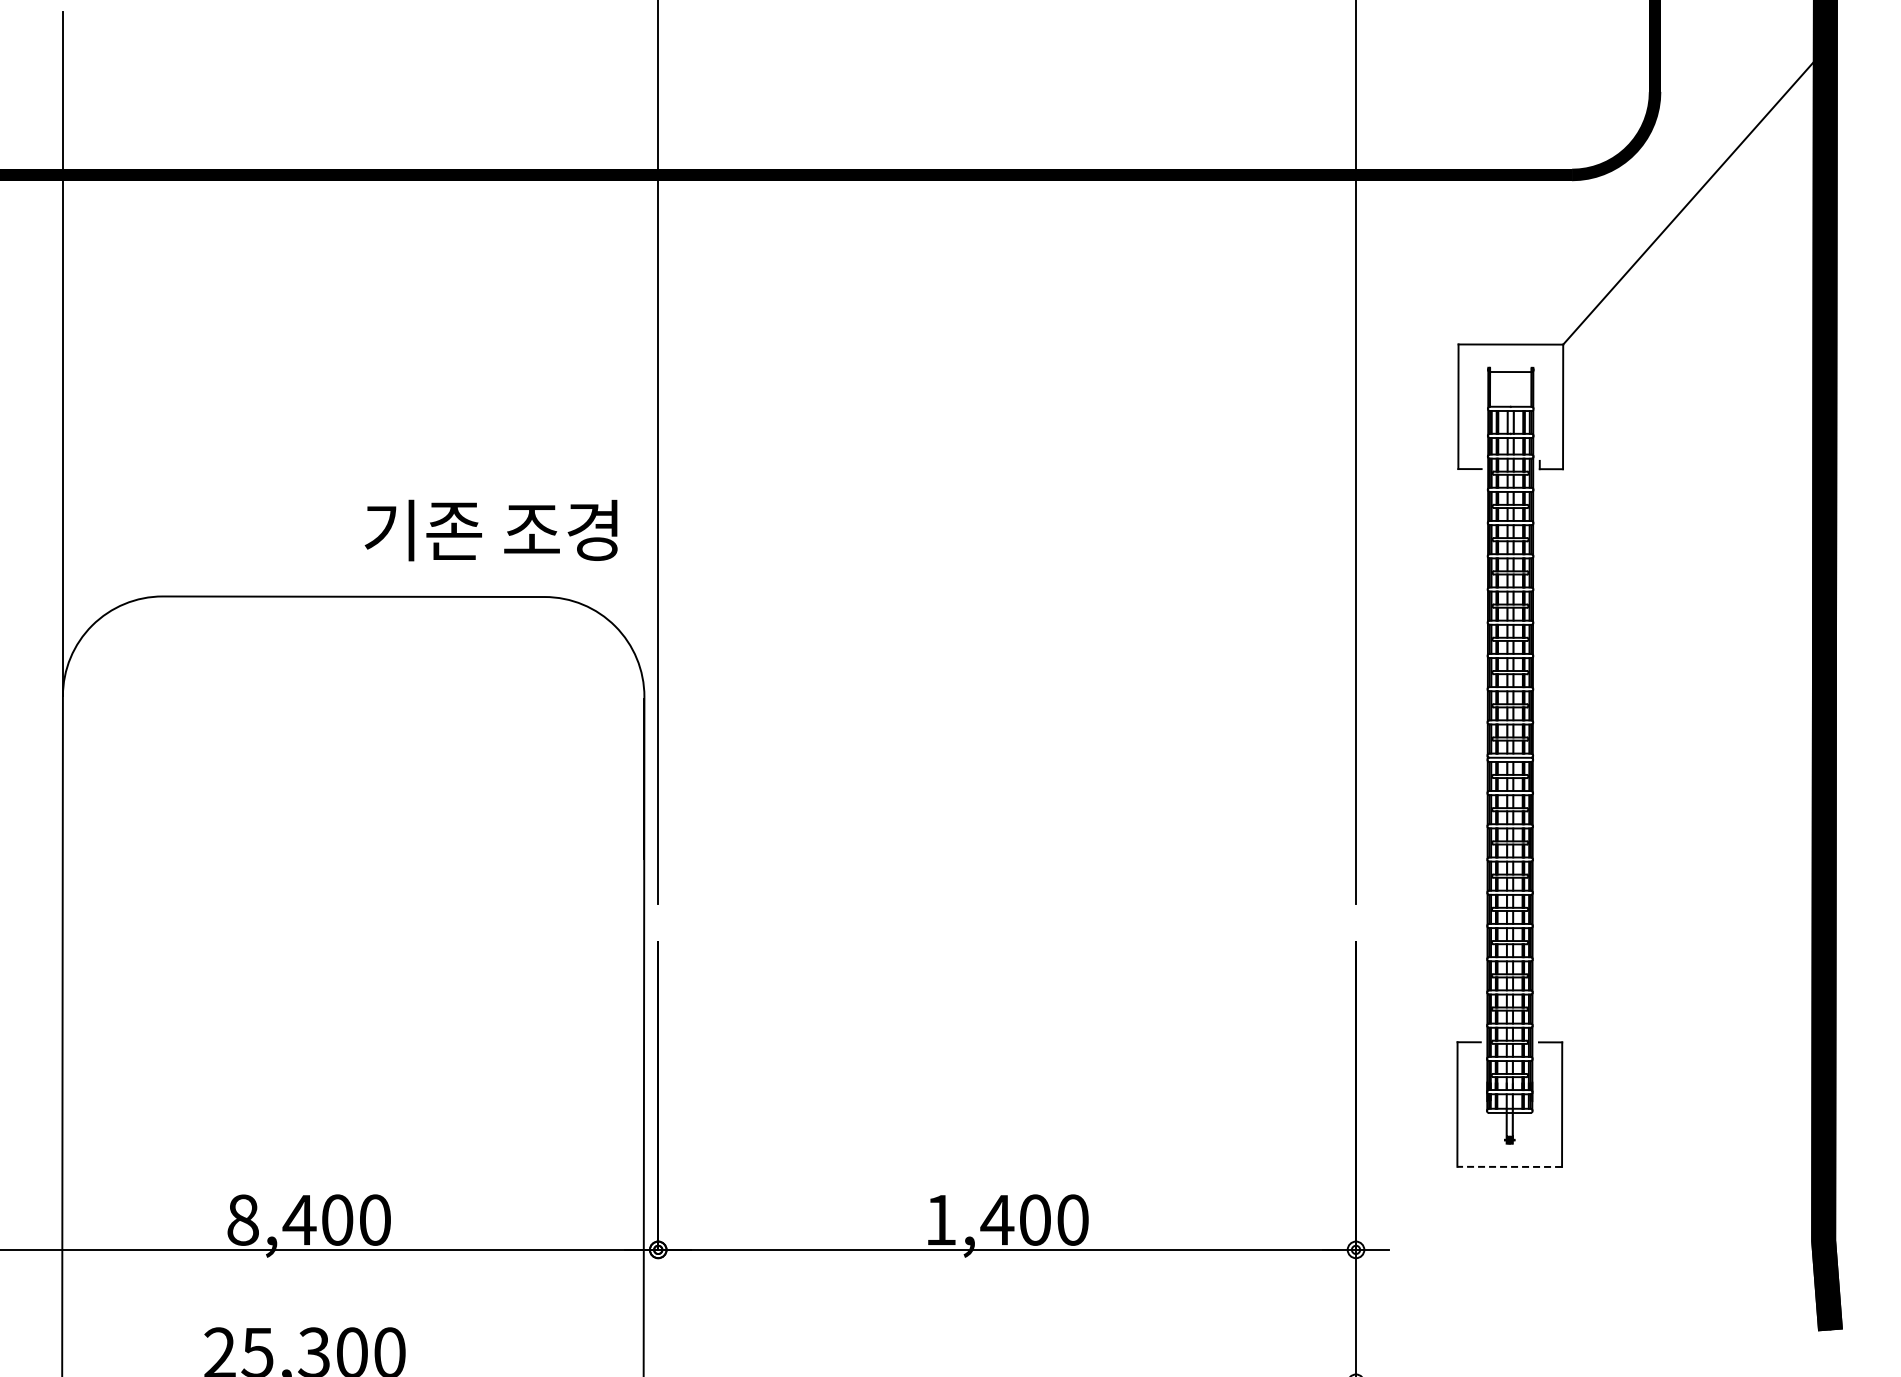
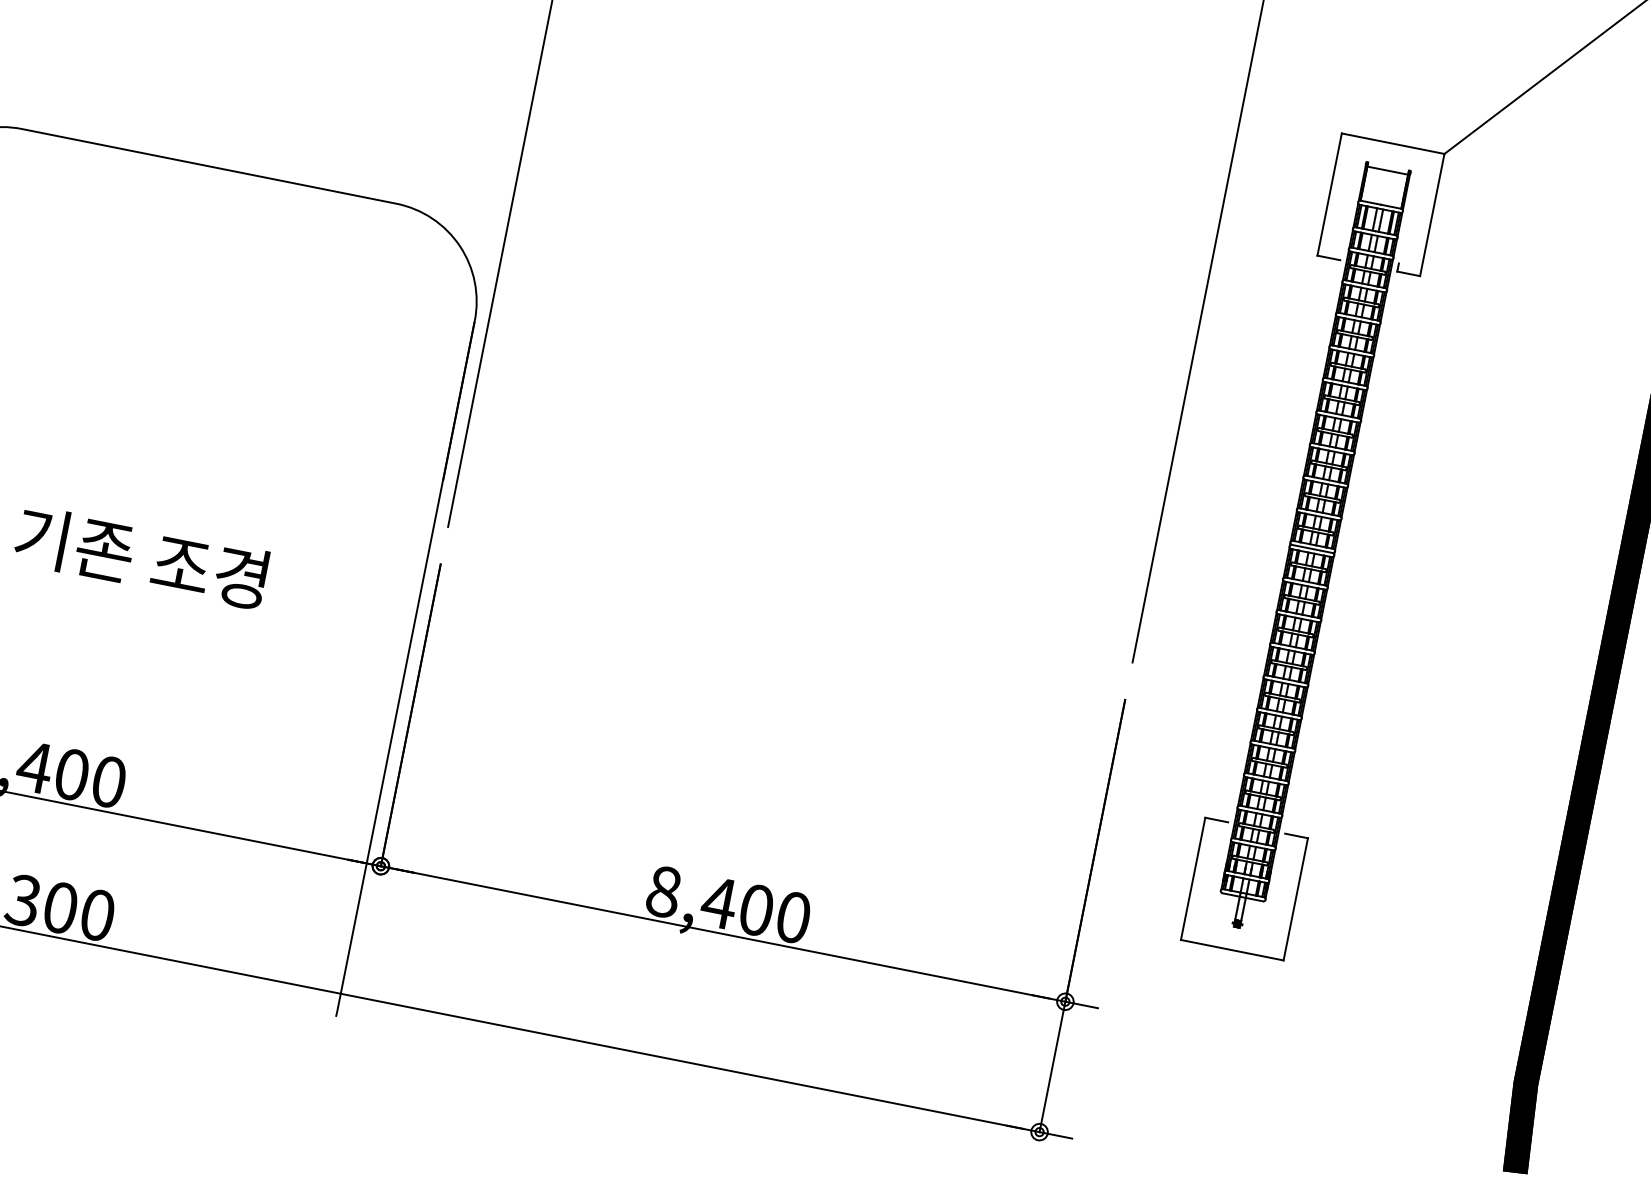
text: (490, 530) -> (140, 557), moved
line: (1509, 1166) -> (1232, 949), dashed -> solid
text: (940, 1219) -> (663, 891), 1,400 -> 8,400

